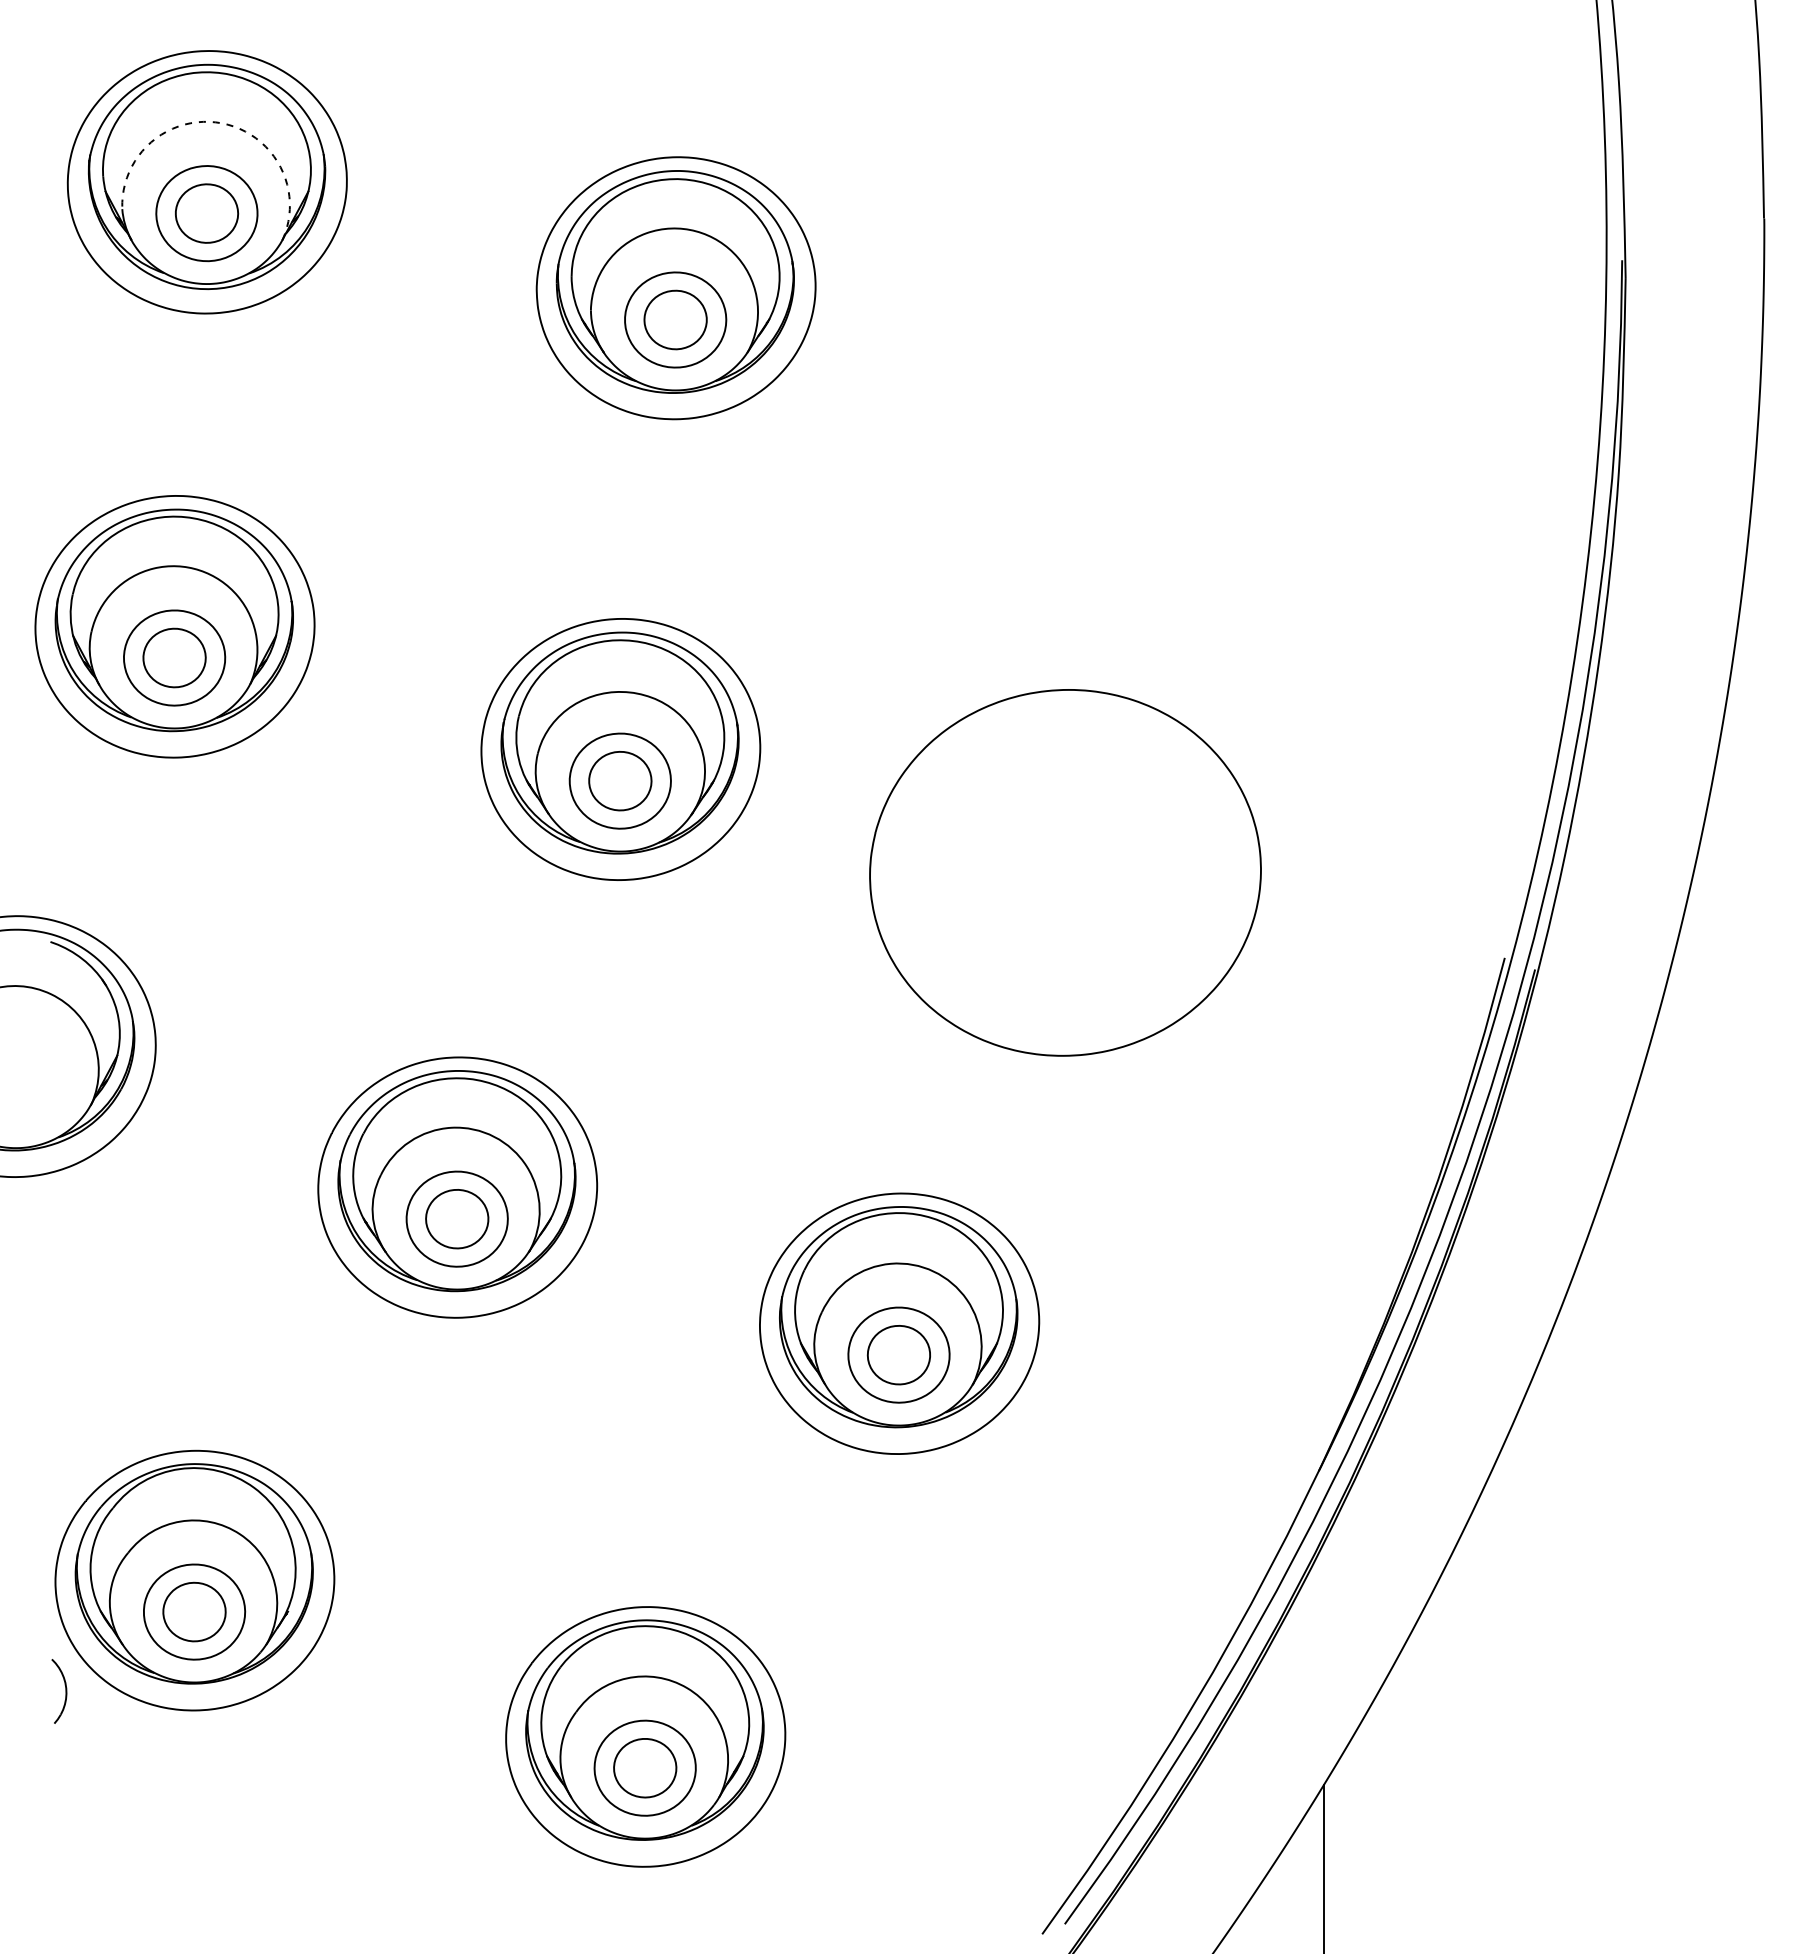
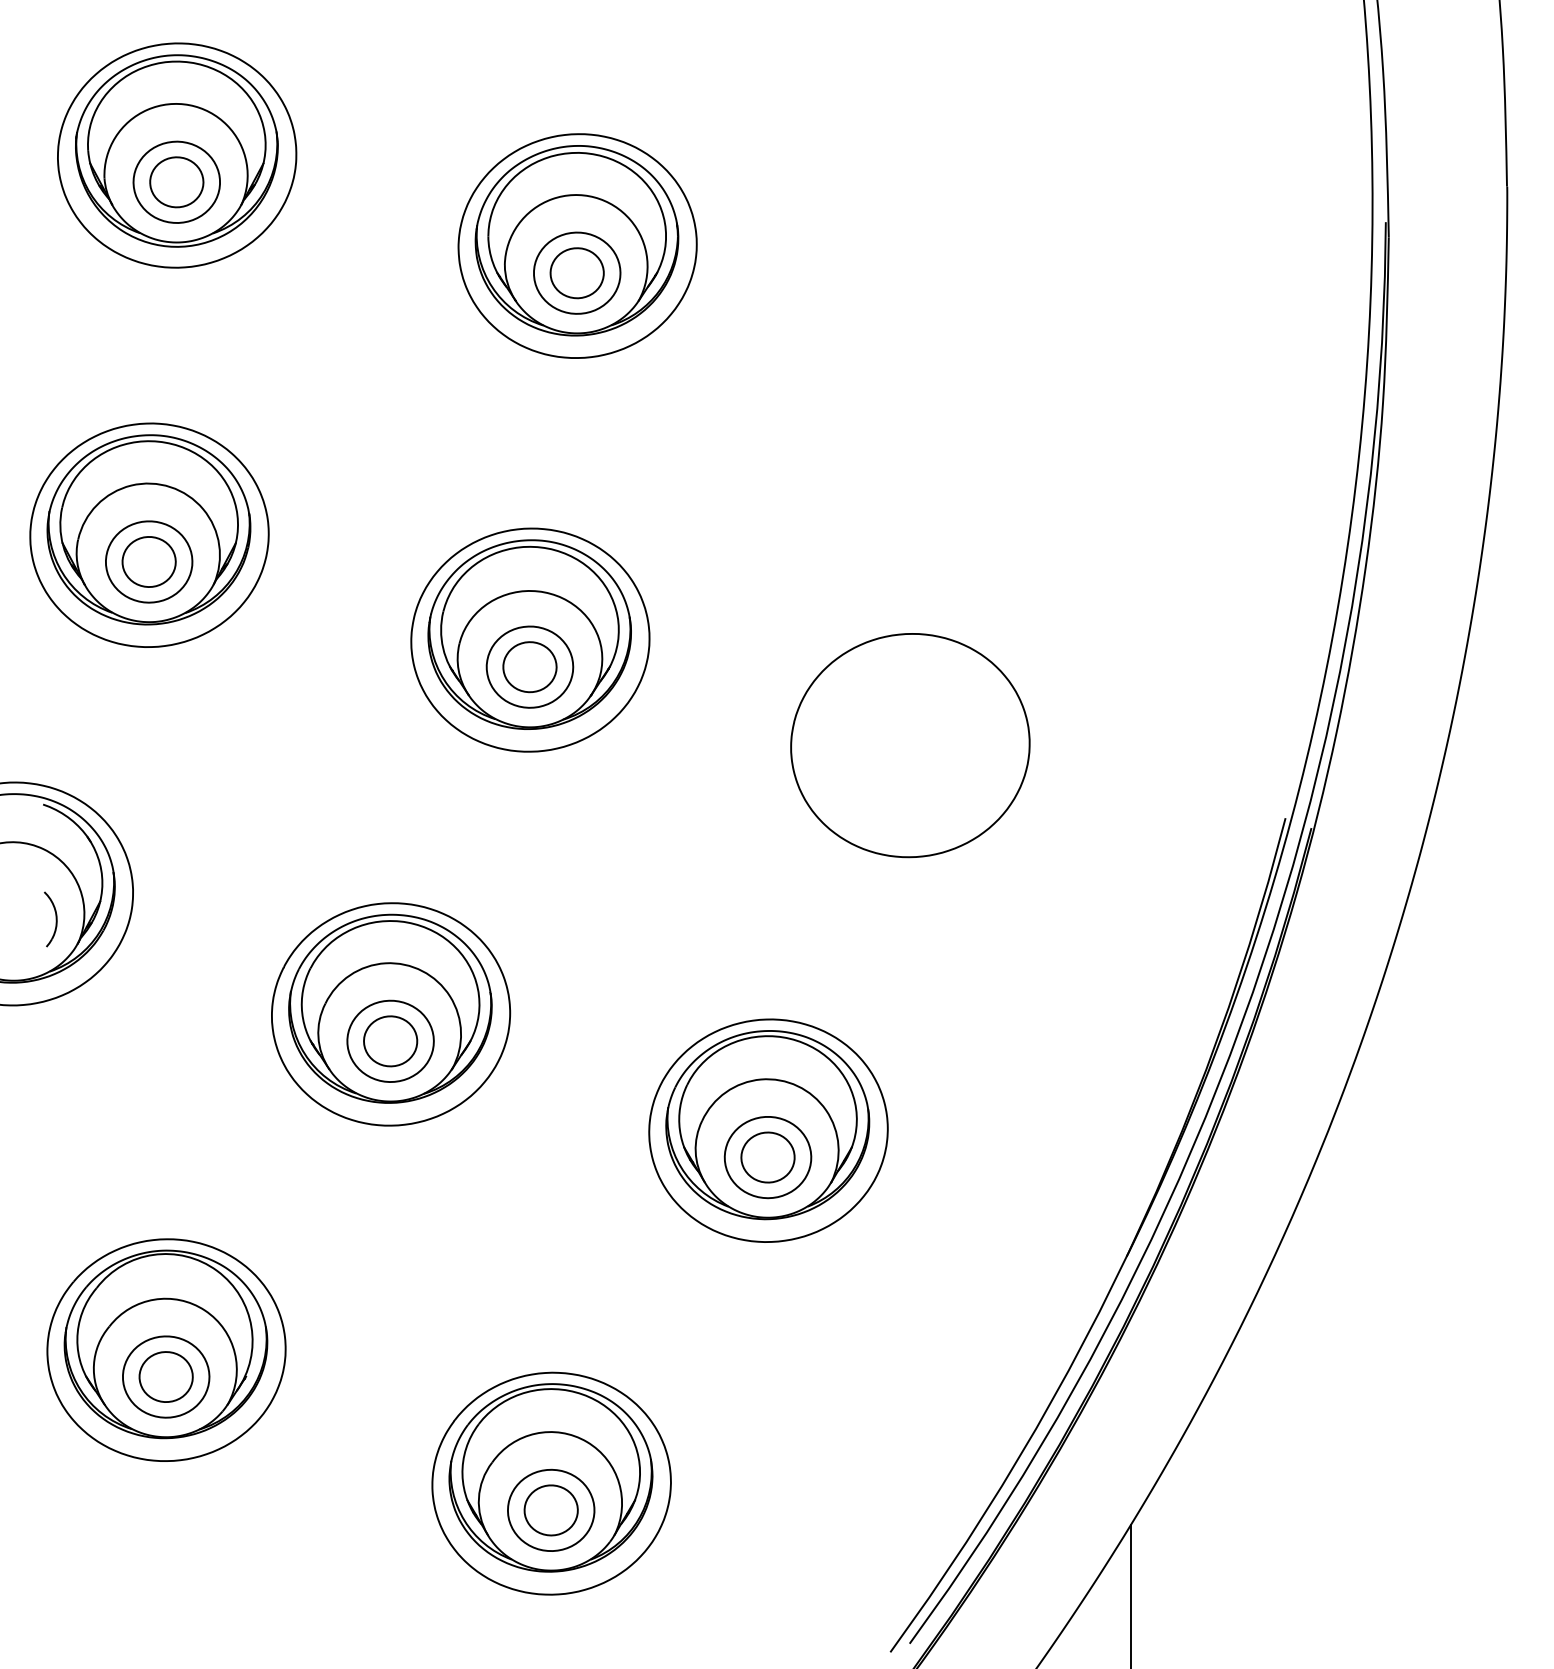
arc: (221, 123) -> (189, 105), dashed -> solid
part: (1065, 872) -> (910, 745), size x0.71
part: (59, 1691) -> (50, 919), moved

